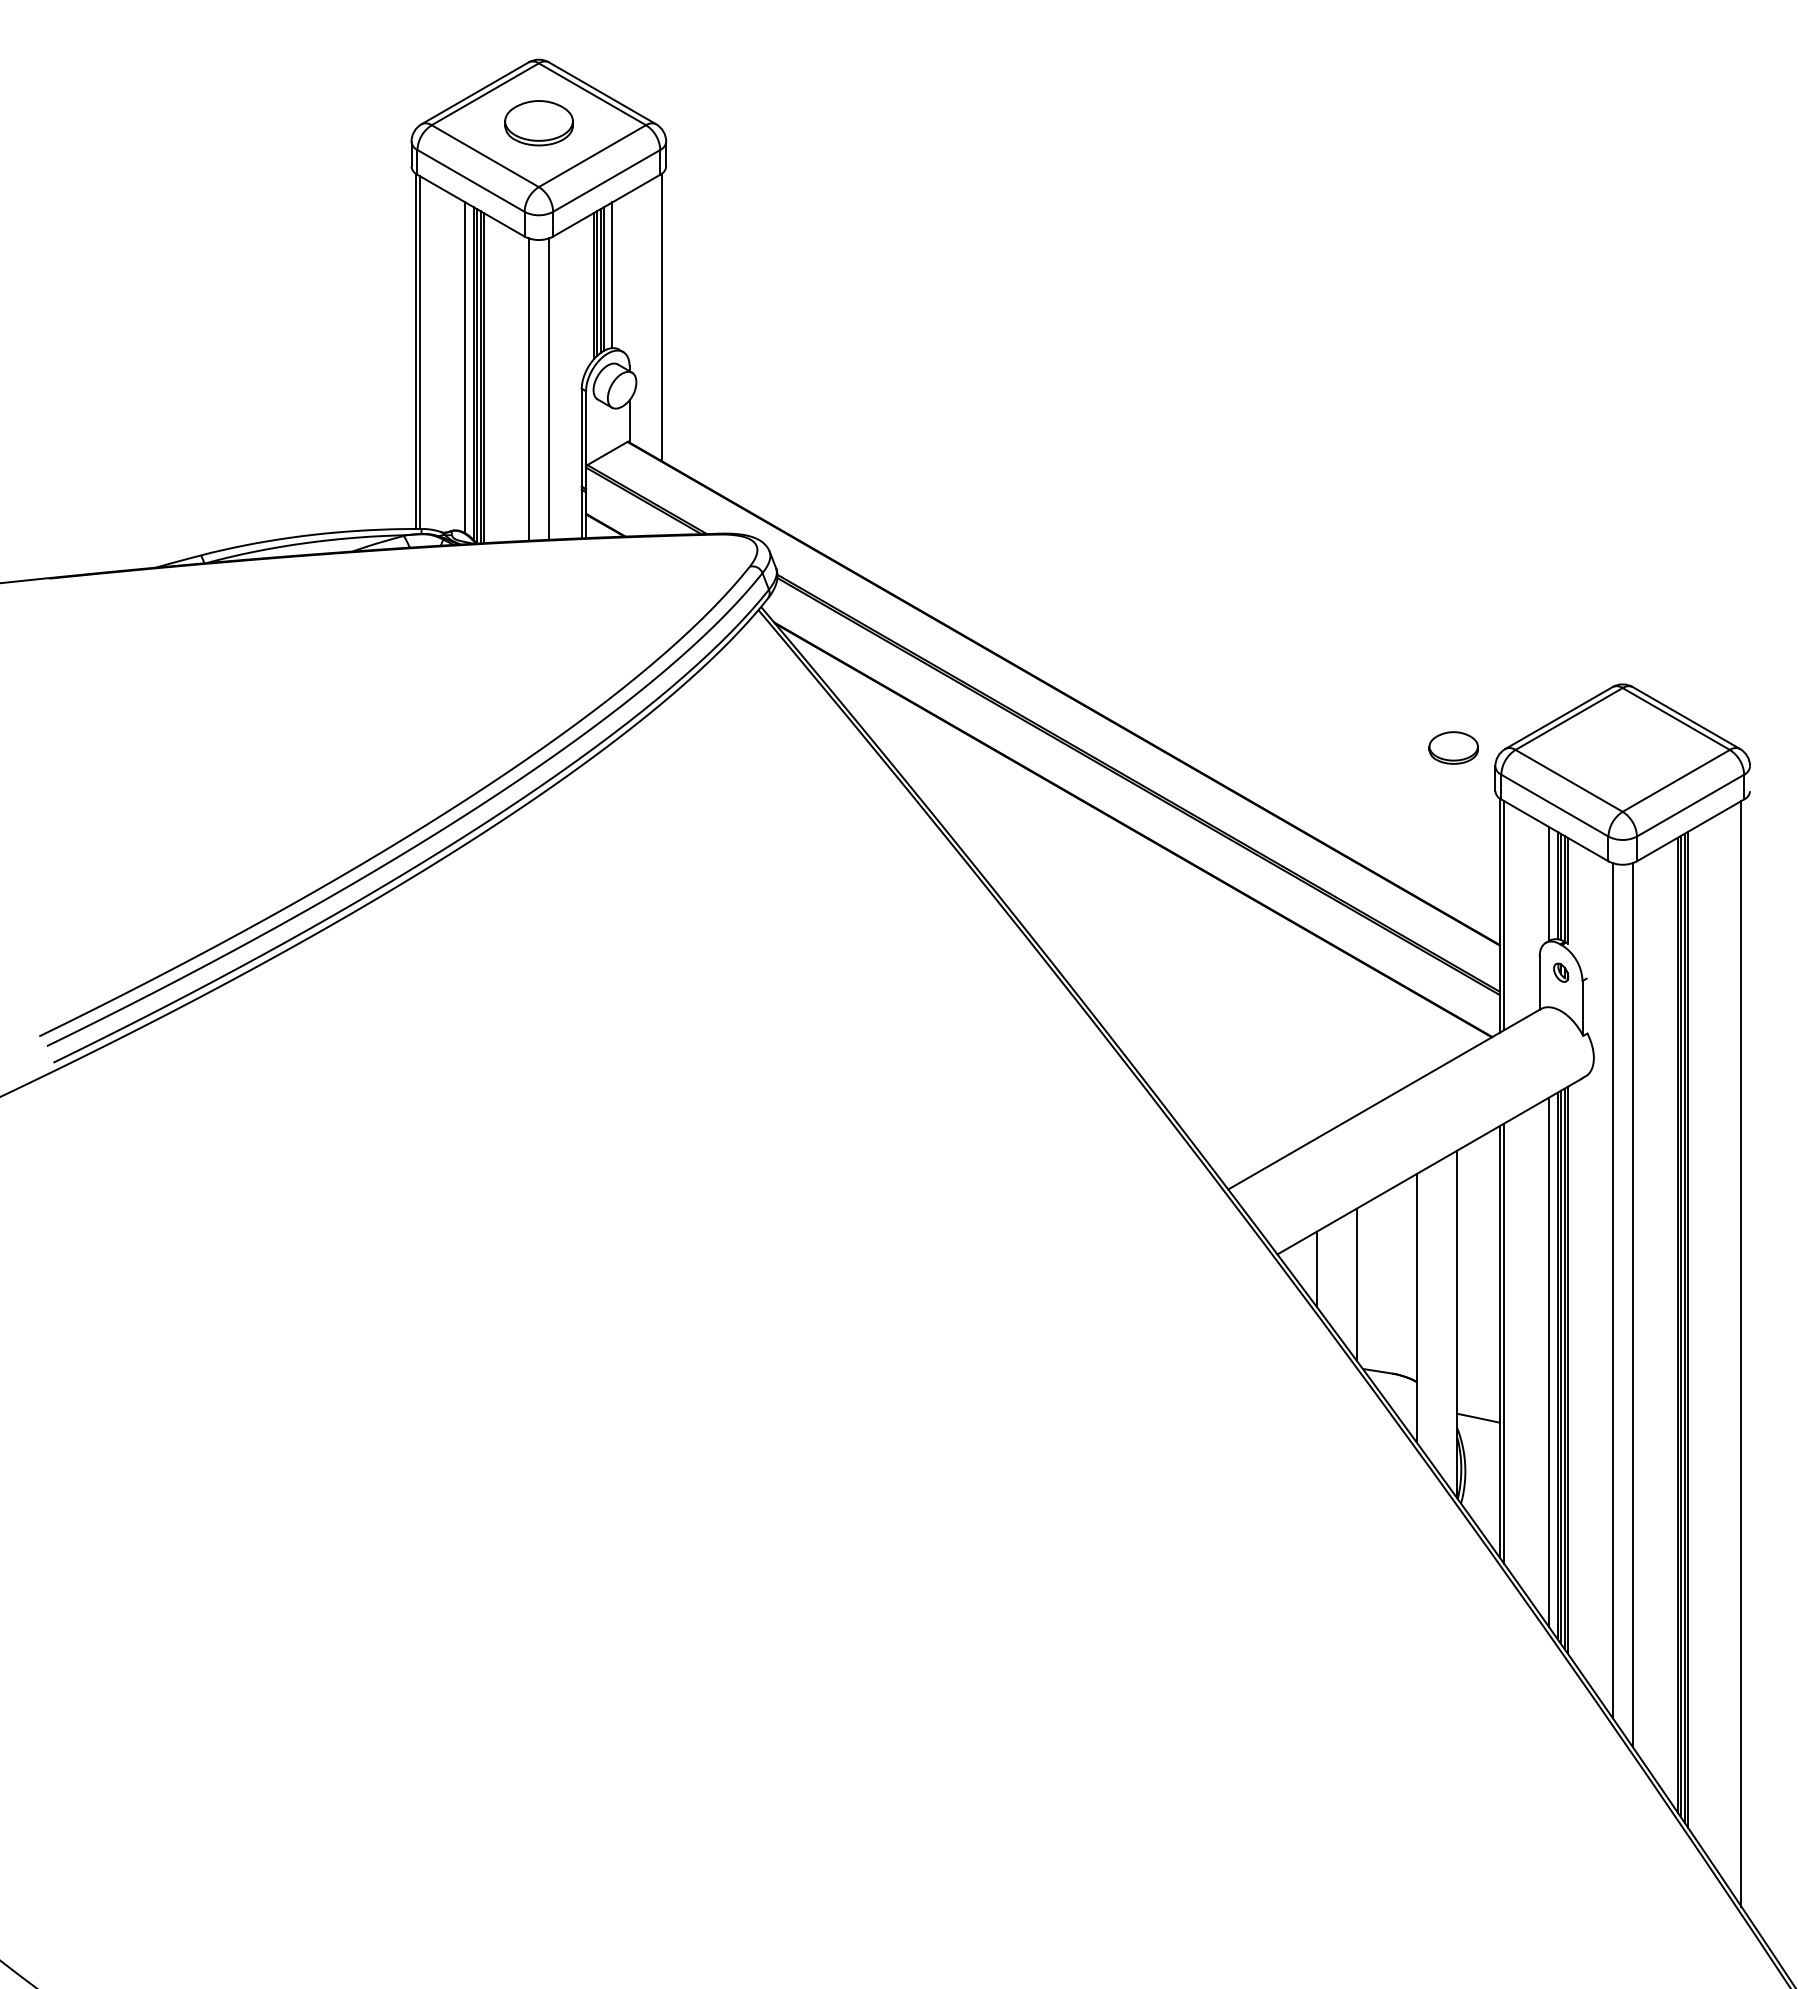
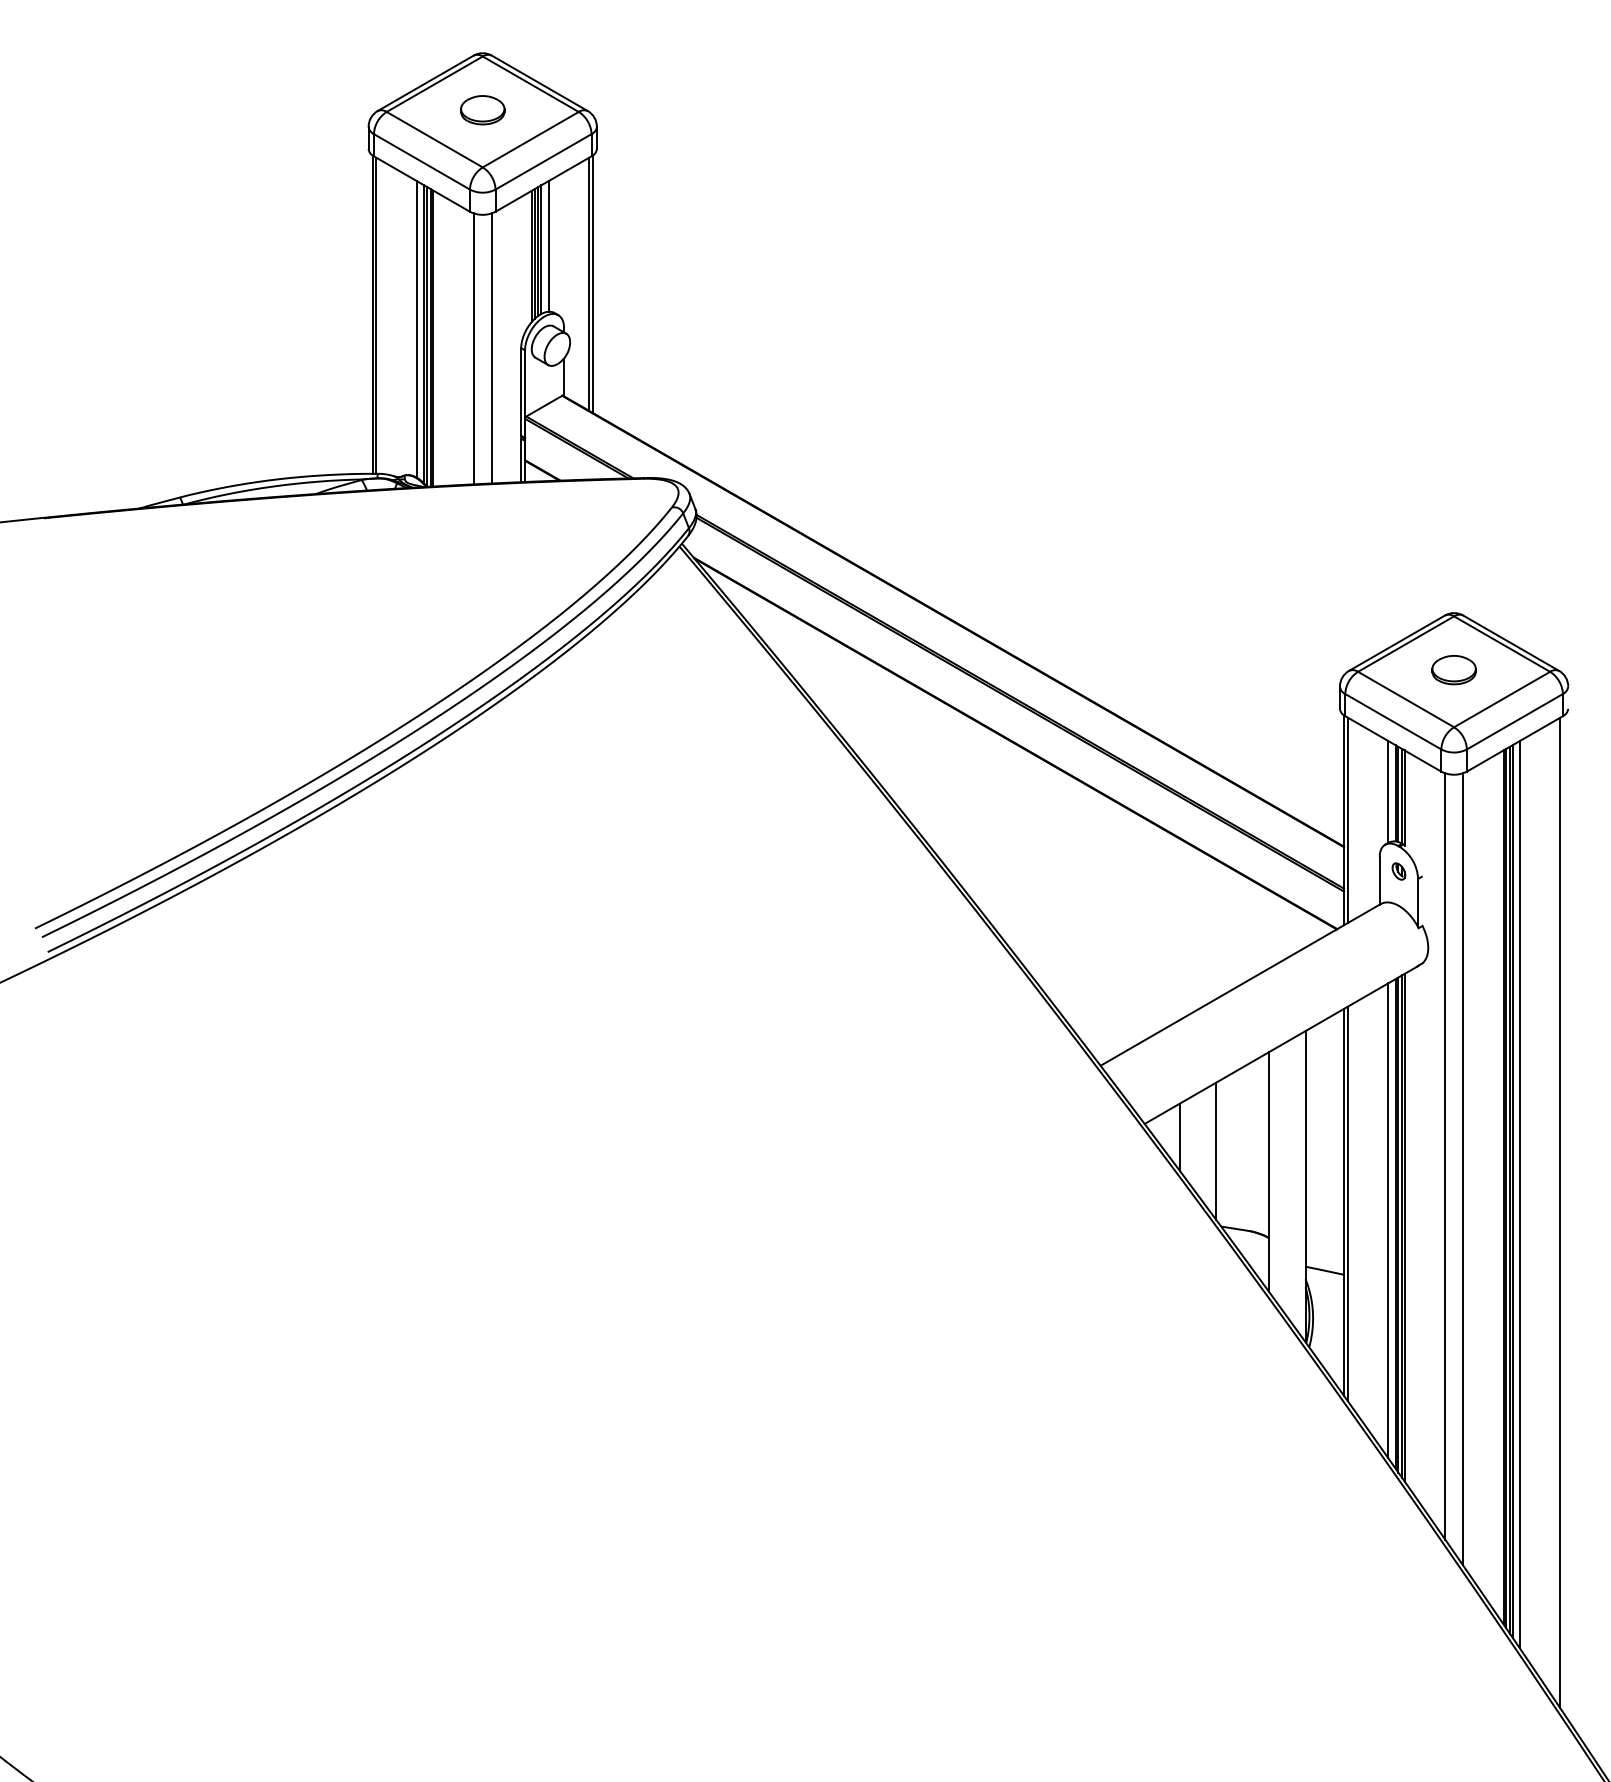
part: (538, 123) -> (482, 110), size x0.71
line: (657, 317) -> (589, 284), added
part: (1453, 747) -> (1453, 669), moved
line: (1696, 1333) -> (1520, 1194), added

